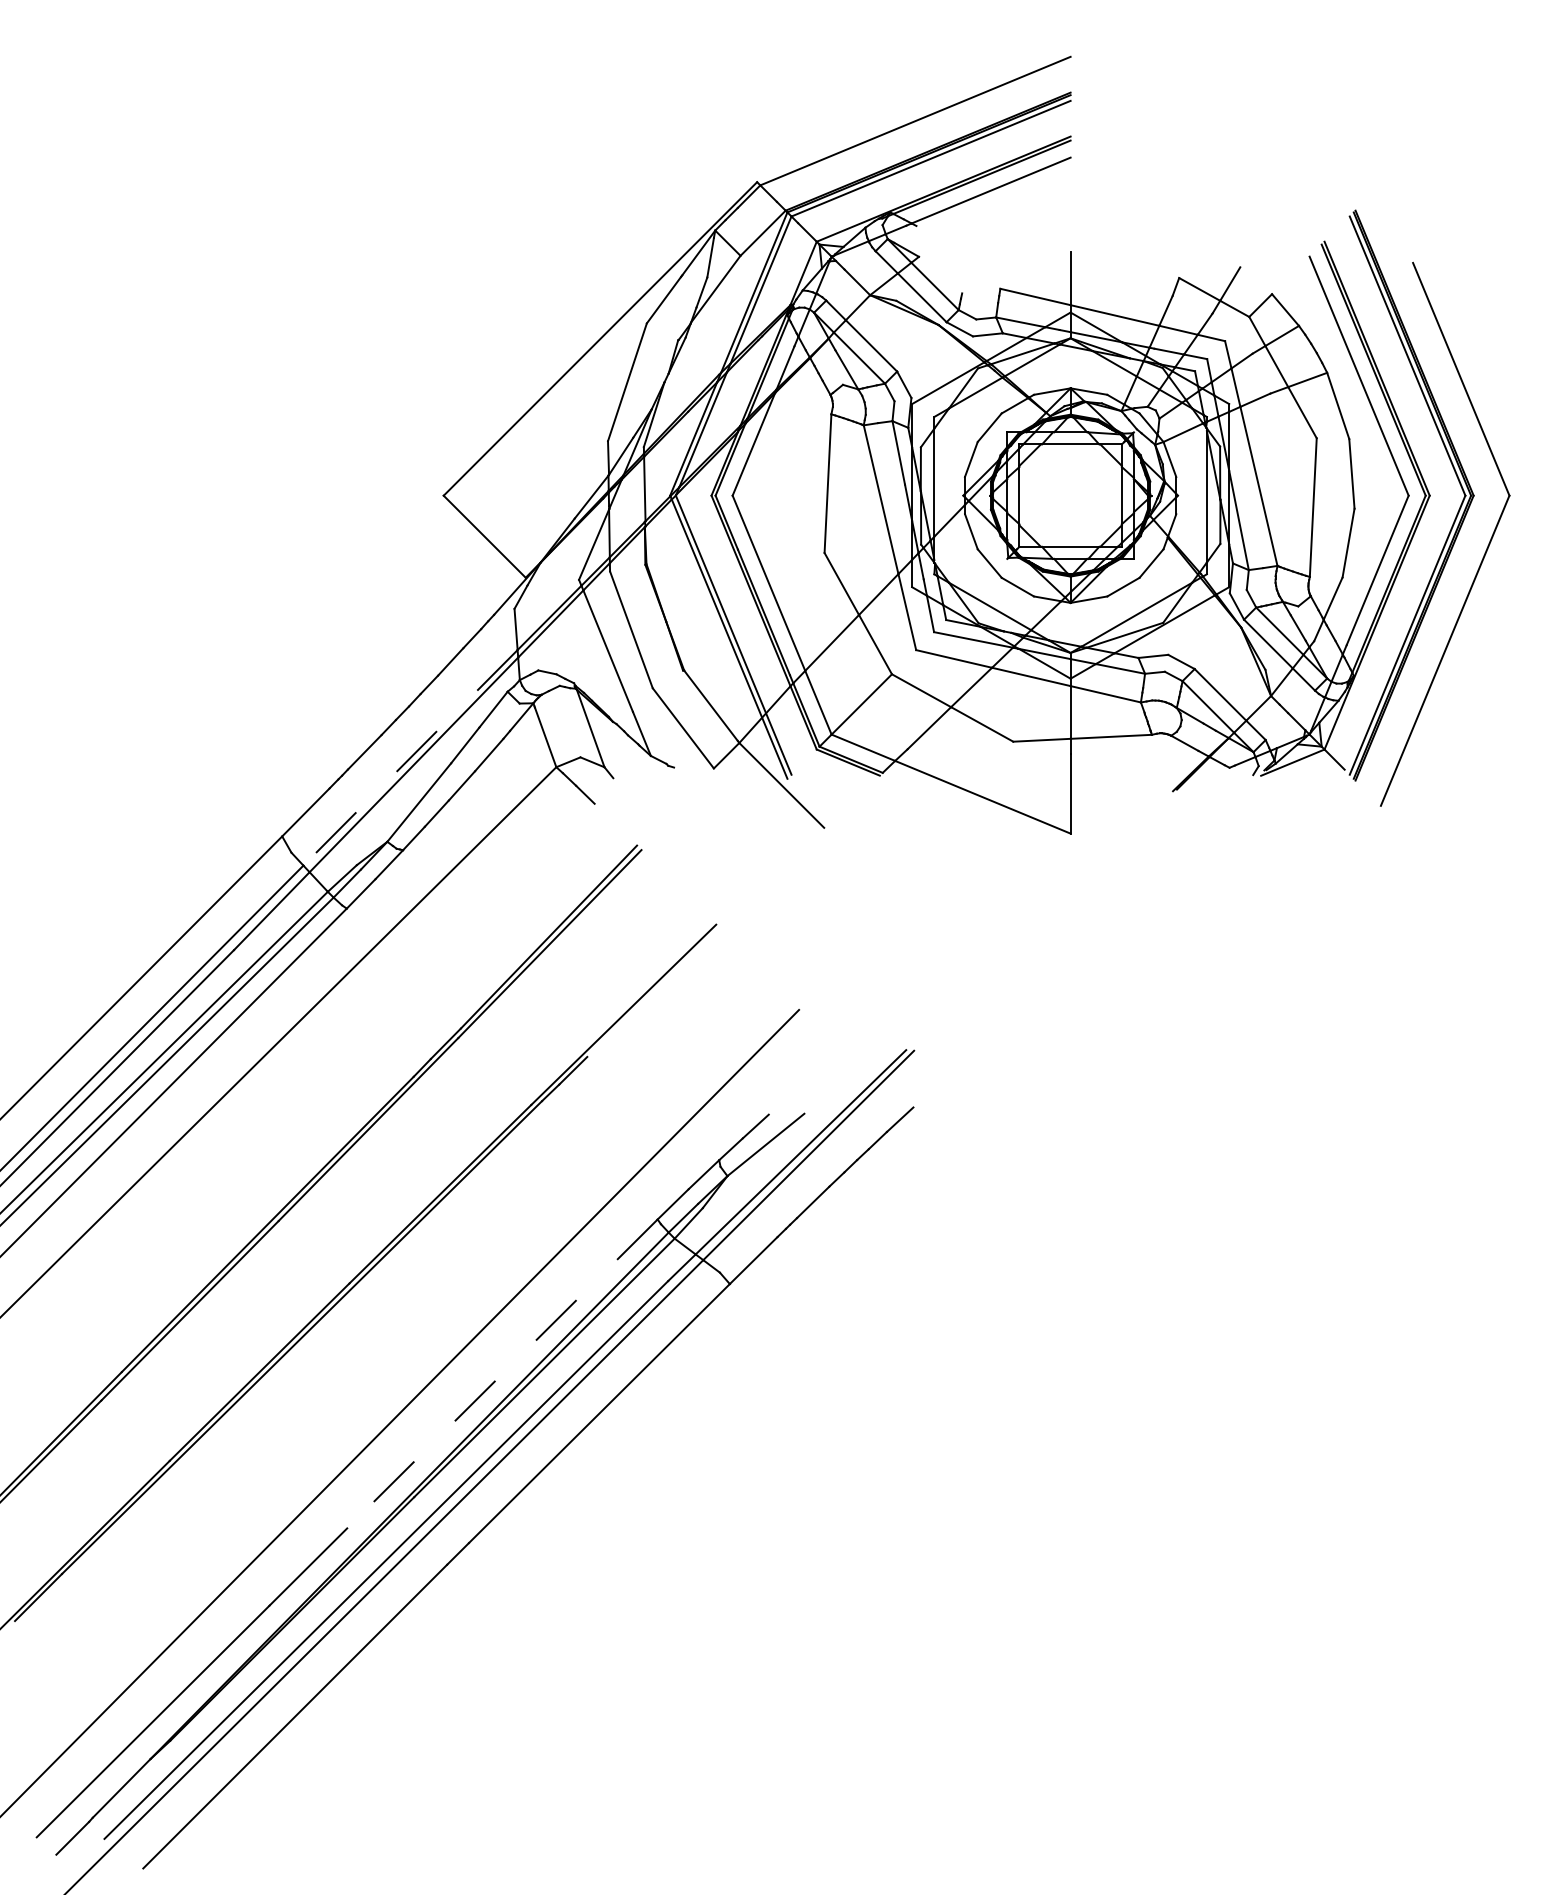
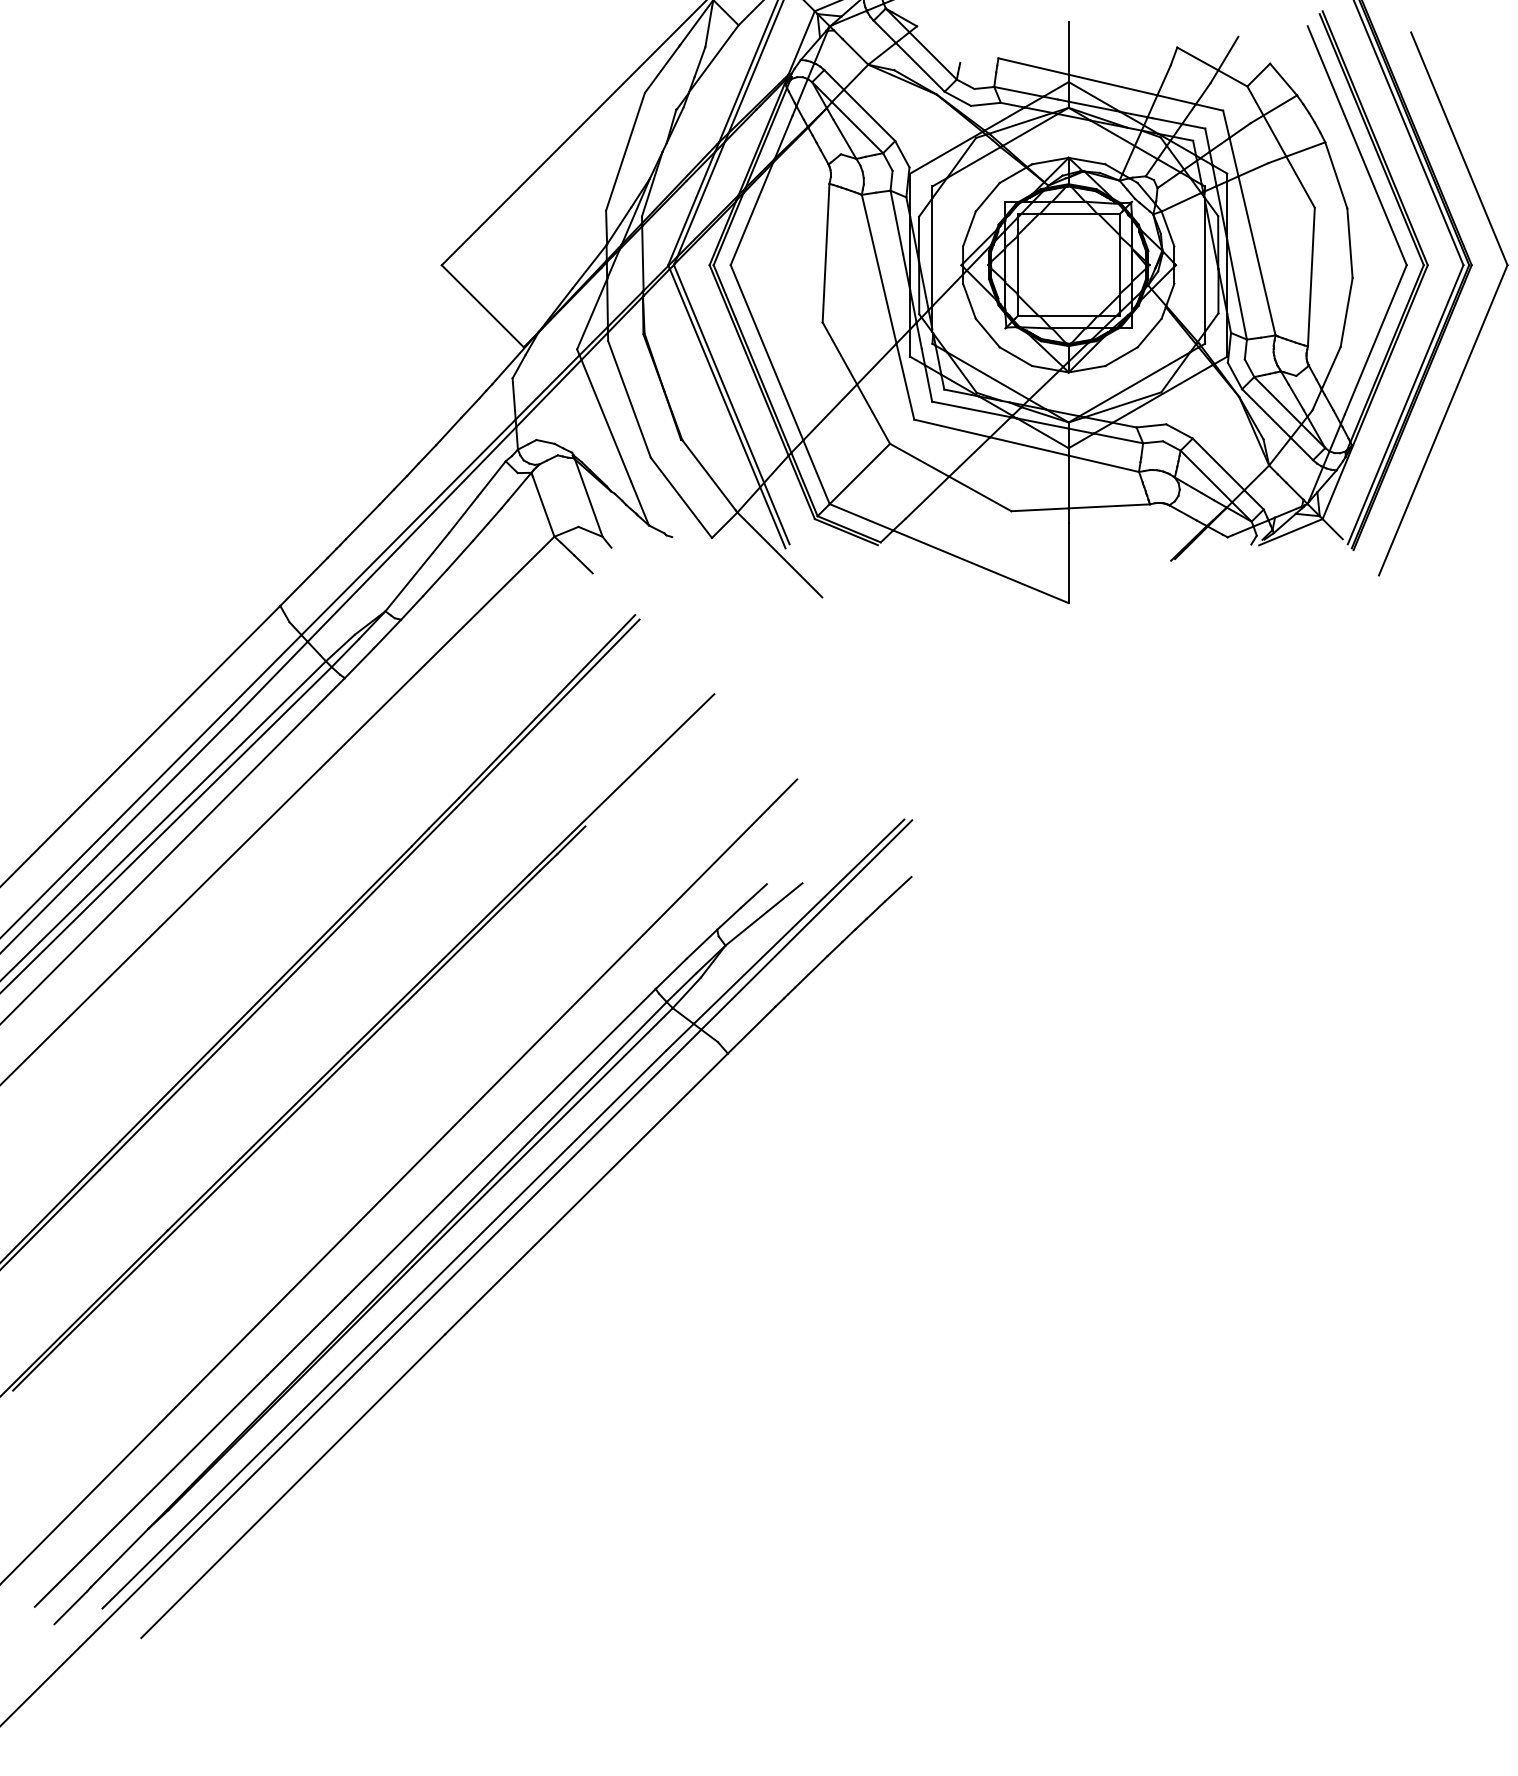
line: (410, 757) -> (408, 527), dashed -> solid
line: (502, 1373) -> (500, 1143), dashed -> solid

